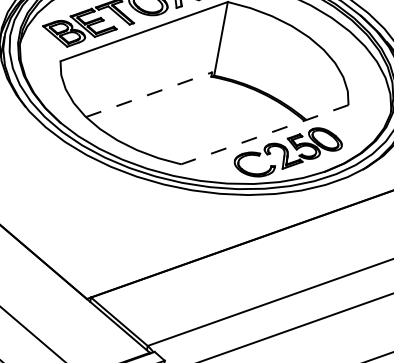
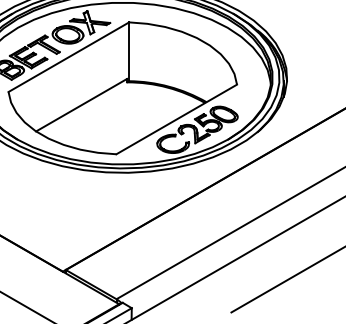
line: (148, 95) -> (81, 105), dashed -> solid
line: (264, 134) -> (176, 119), dashed -> solid

